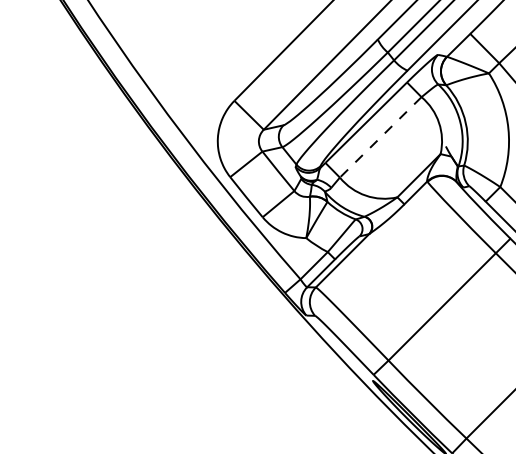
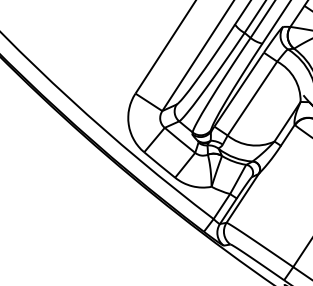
line: (380, 137) -> (252, 98), dashed -> solid

